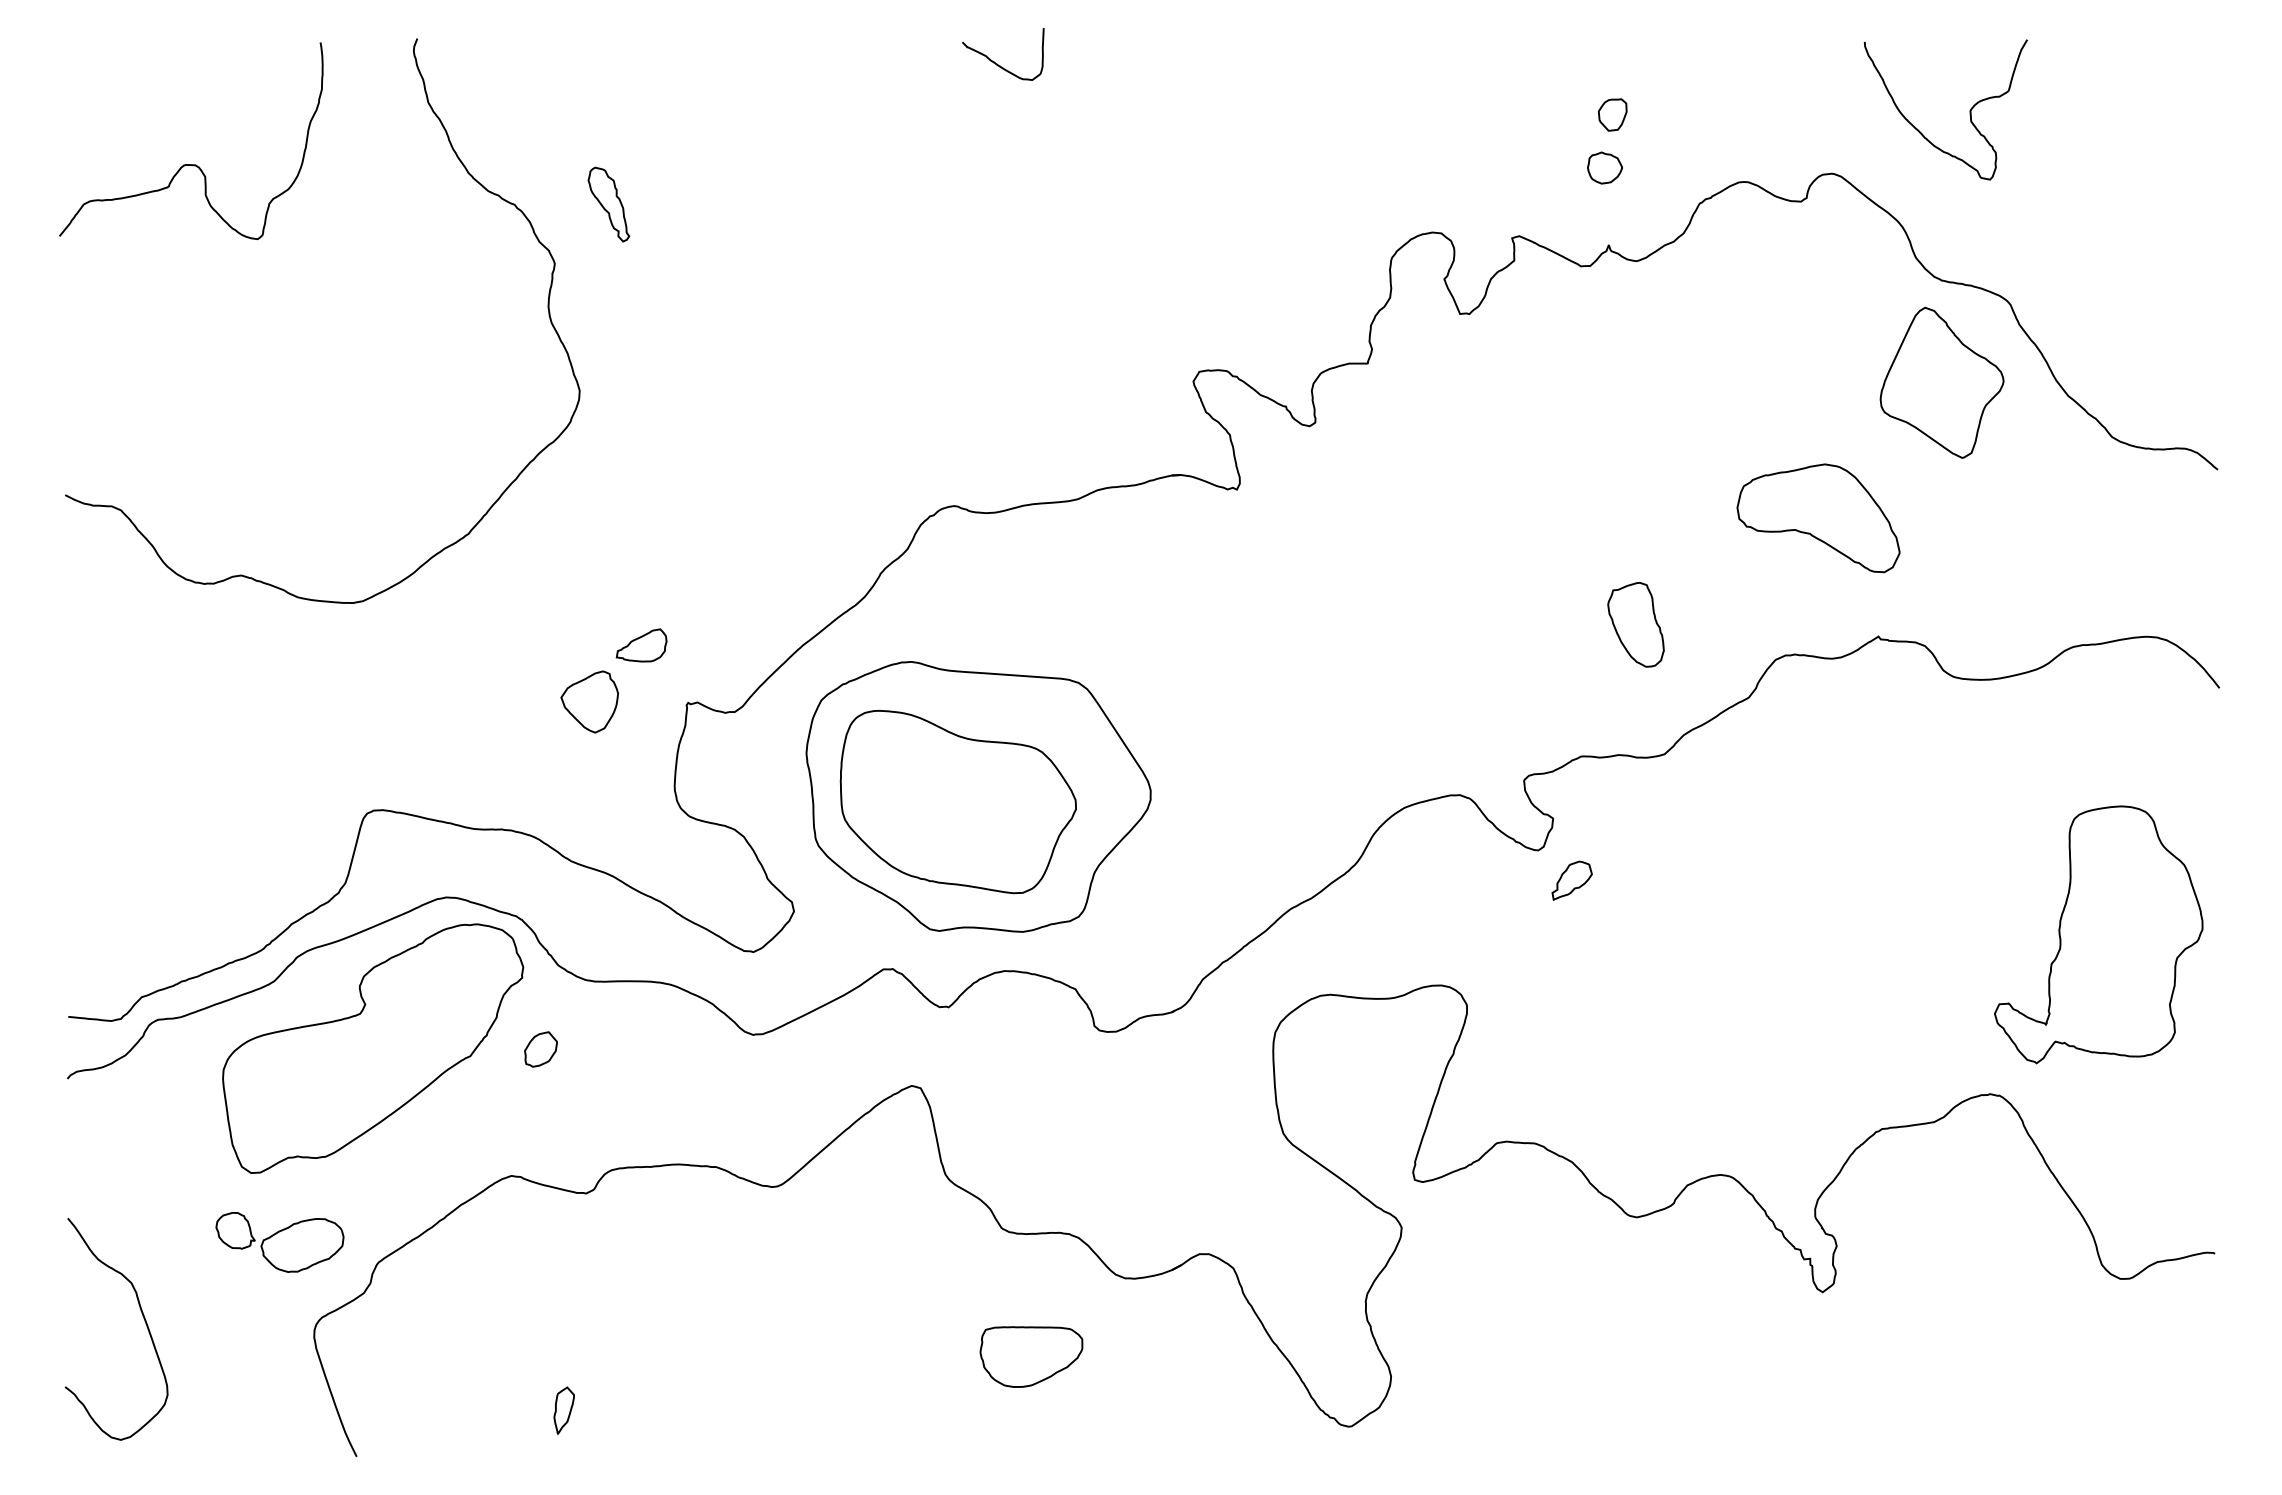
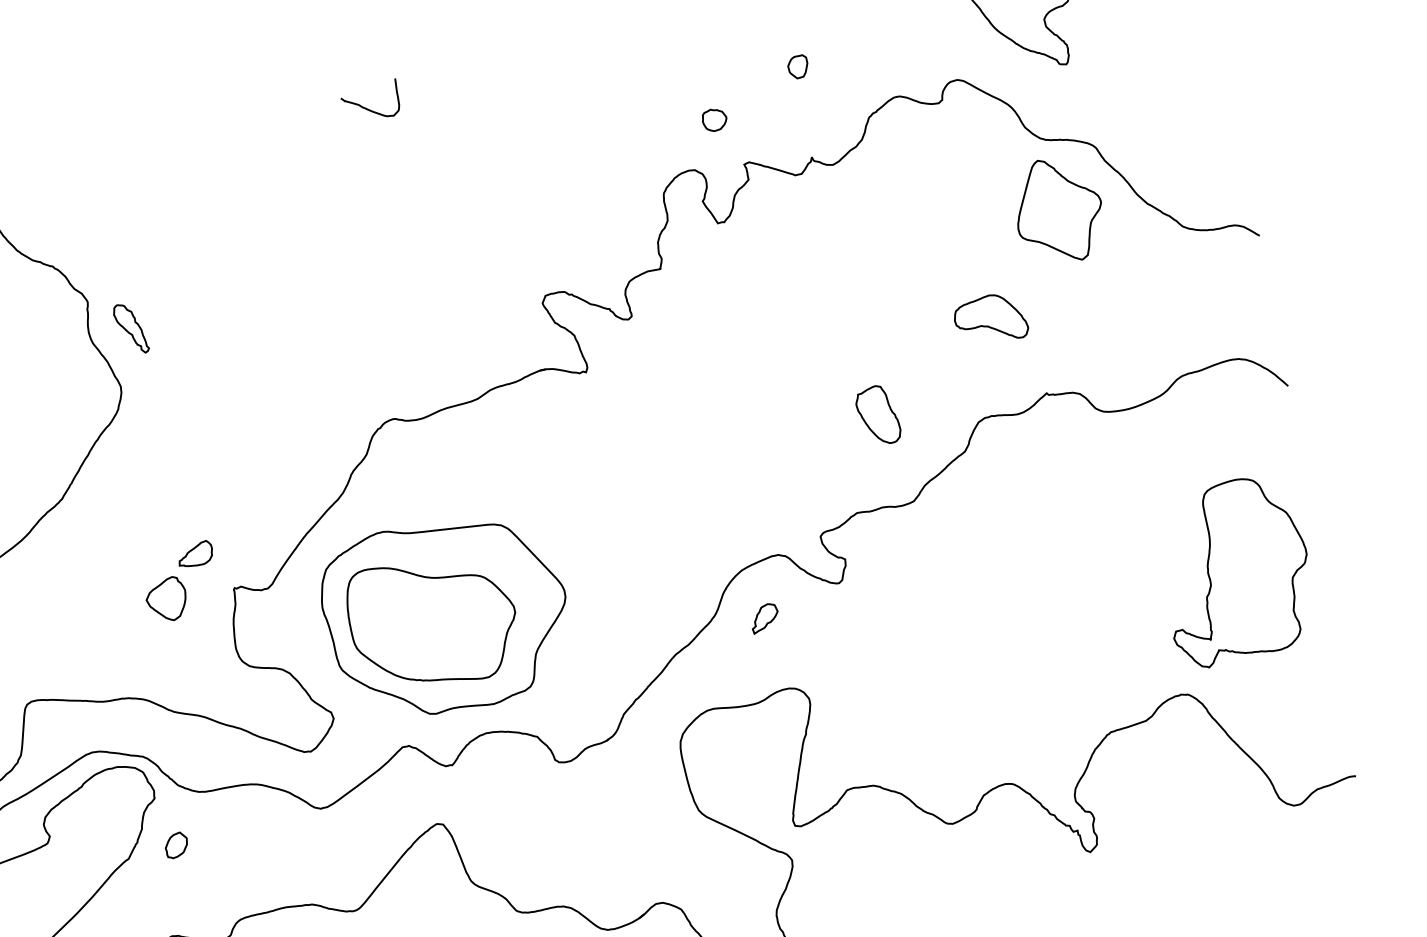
part: (1604, 167) -> (714, 119), moved
part: (608, 204) -> (130, 328), moved
part: (1818, 517) -> (990, 318), size x0.62
part: (1571, 880) -> (764, 618), moved

